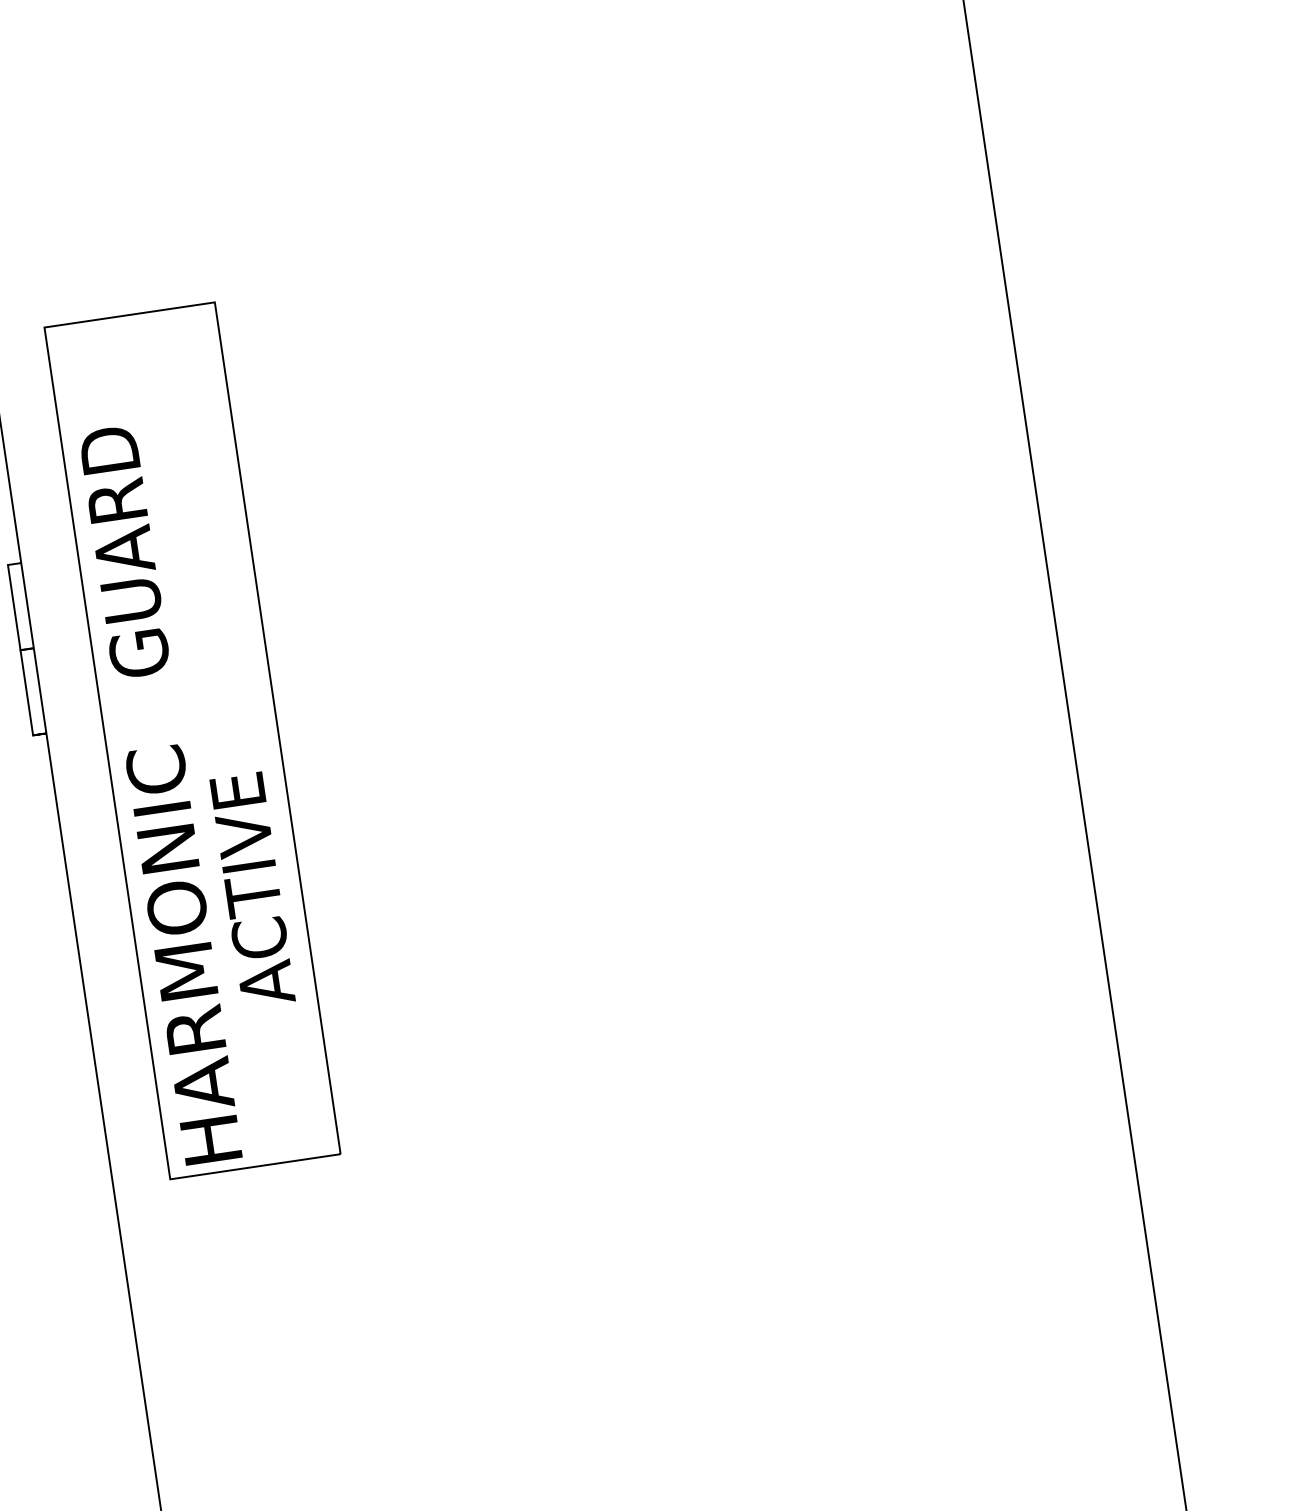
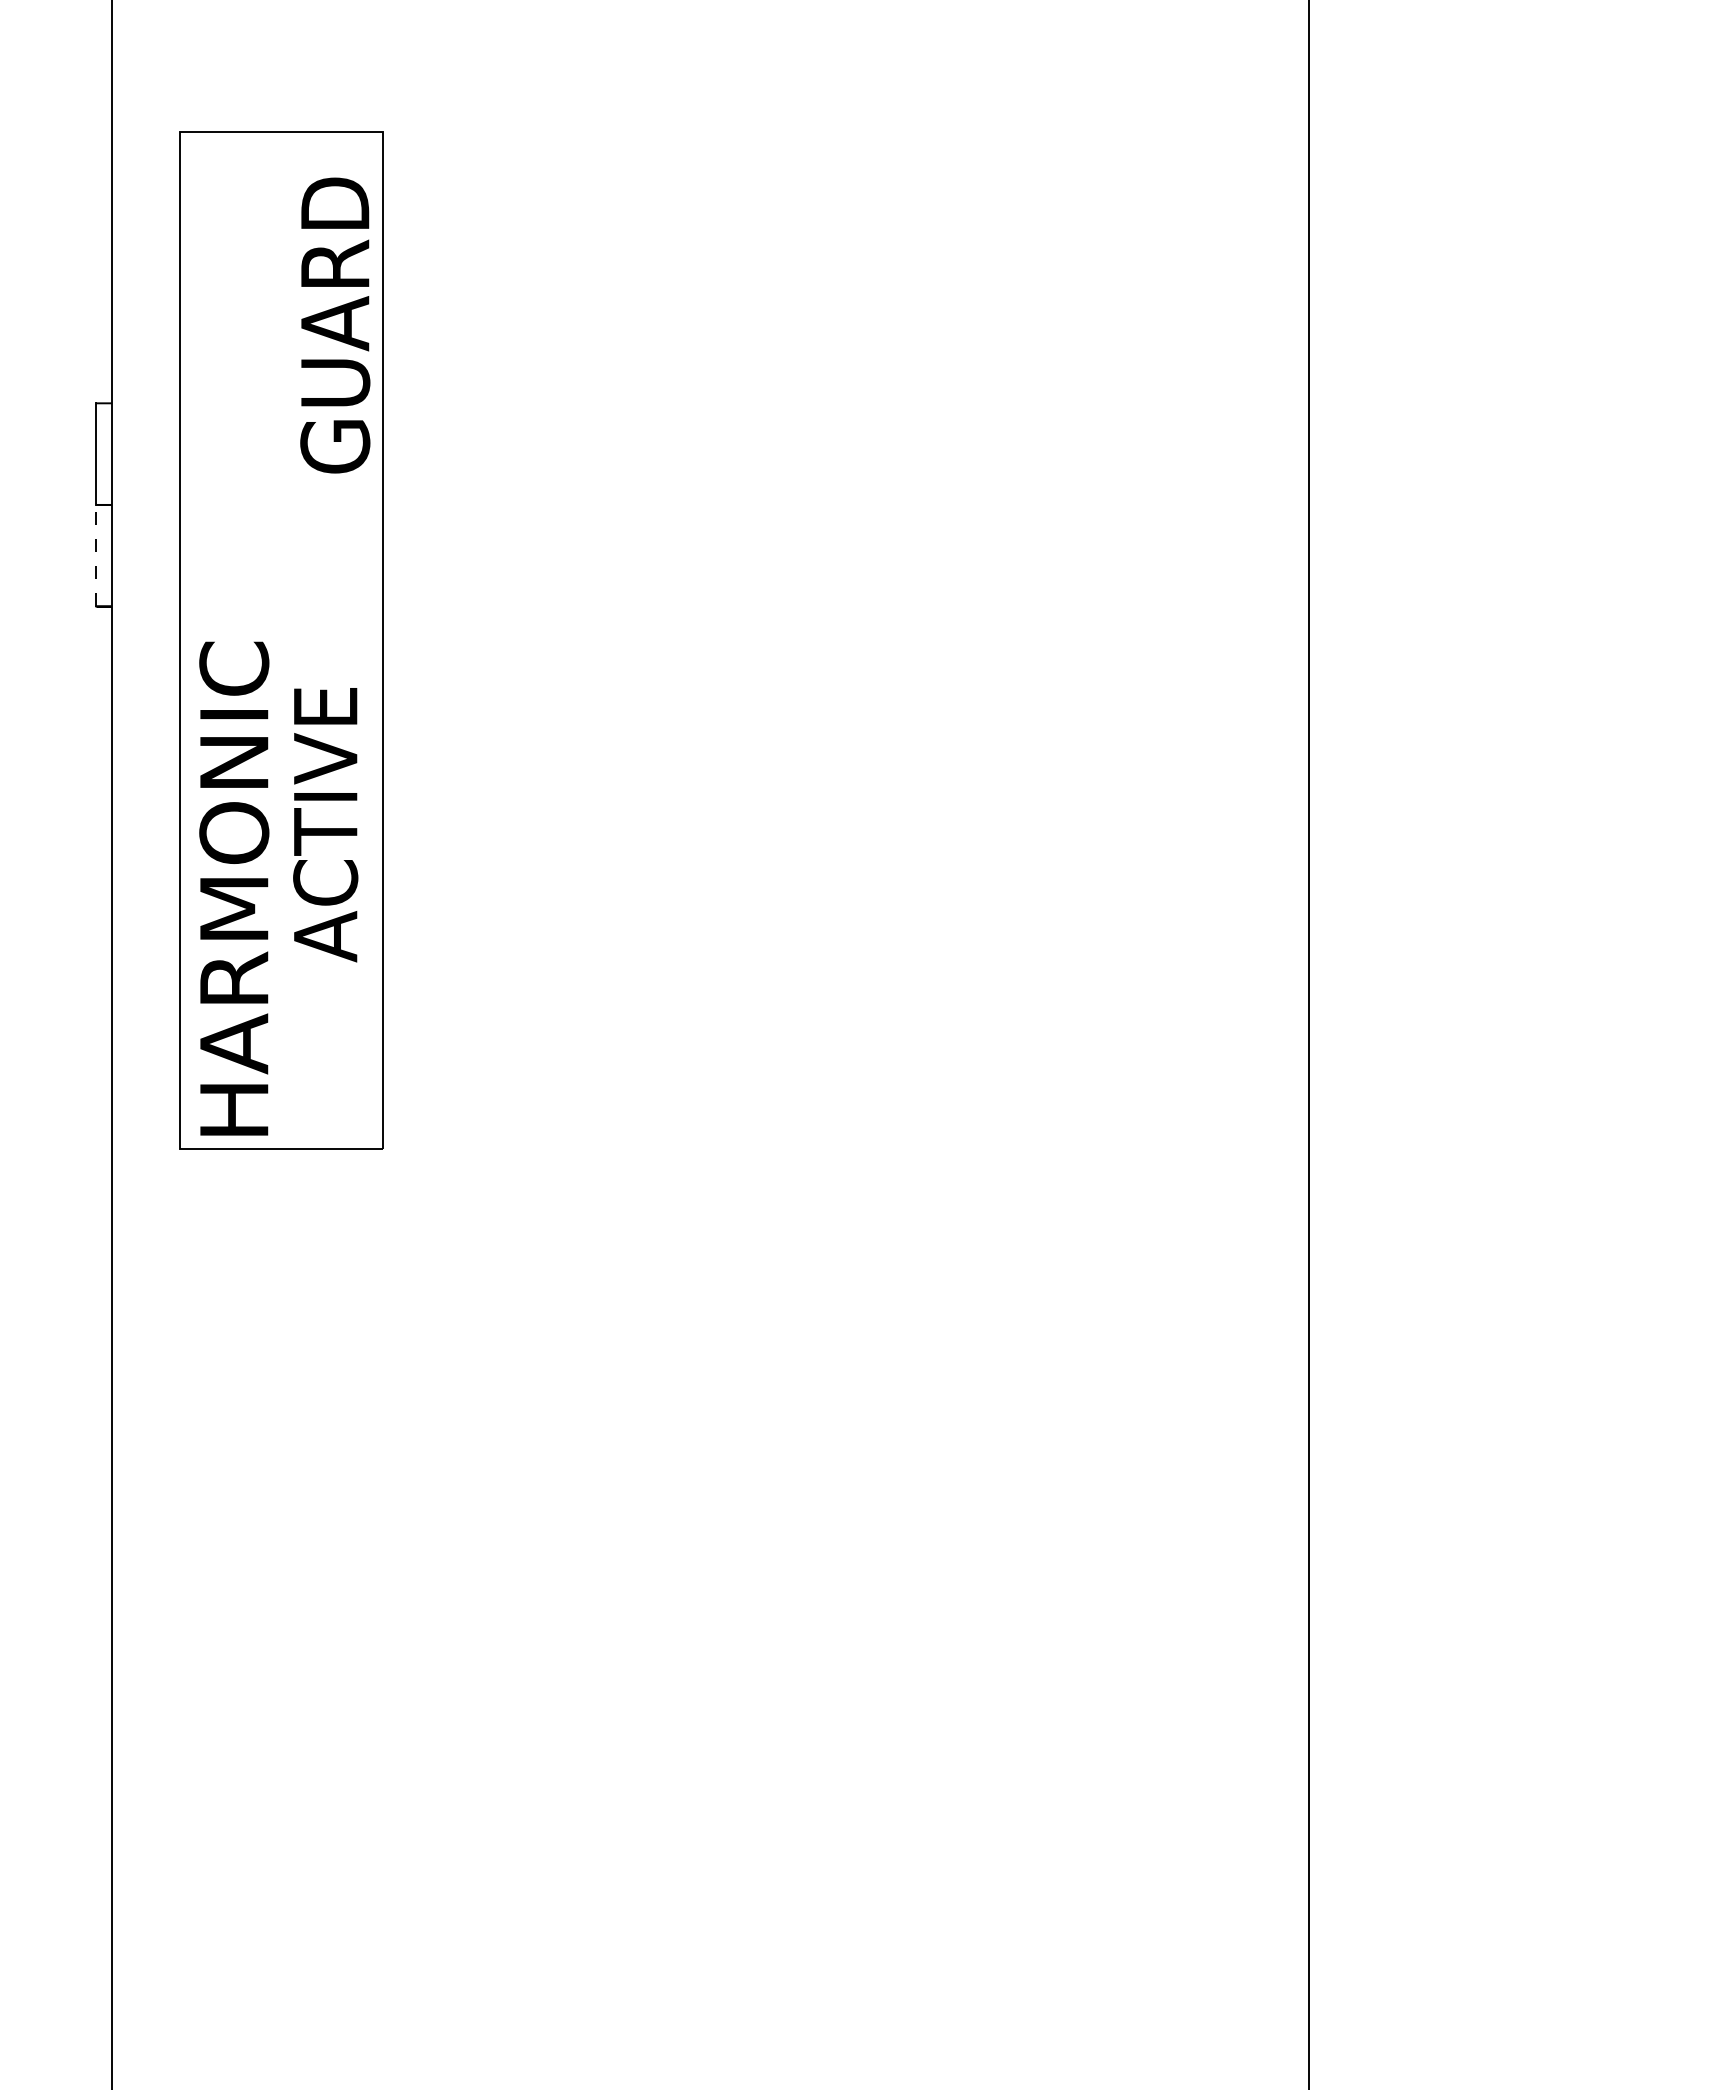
text: (124, 552) -> (335, 325), moved
line: (27, 692) -> (96, 555), solid -> dashed

